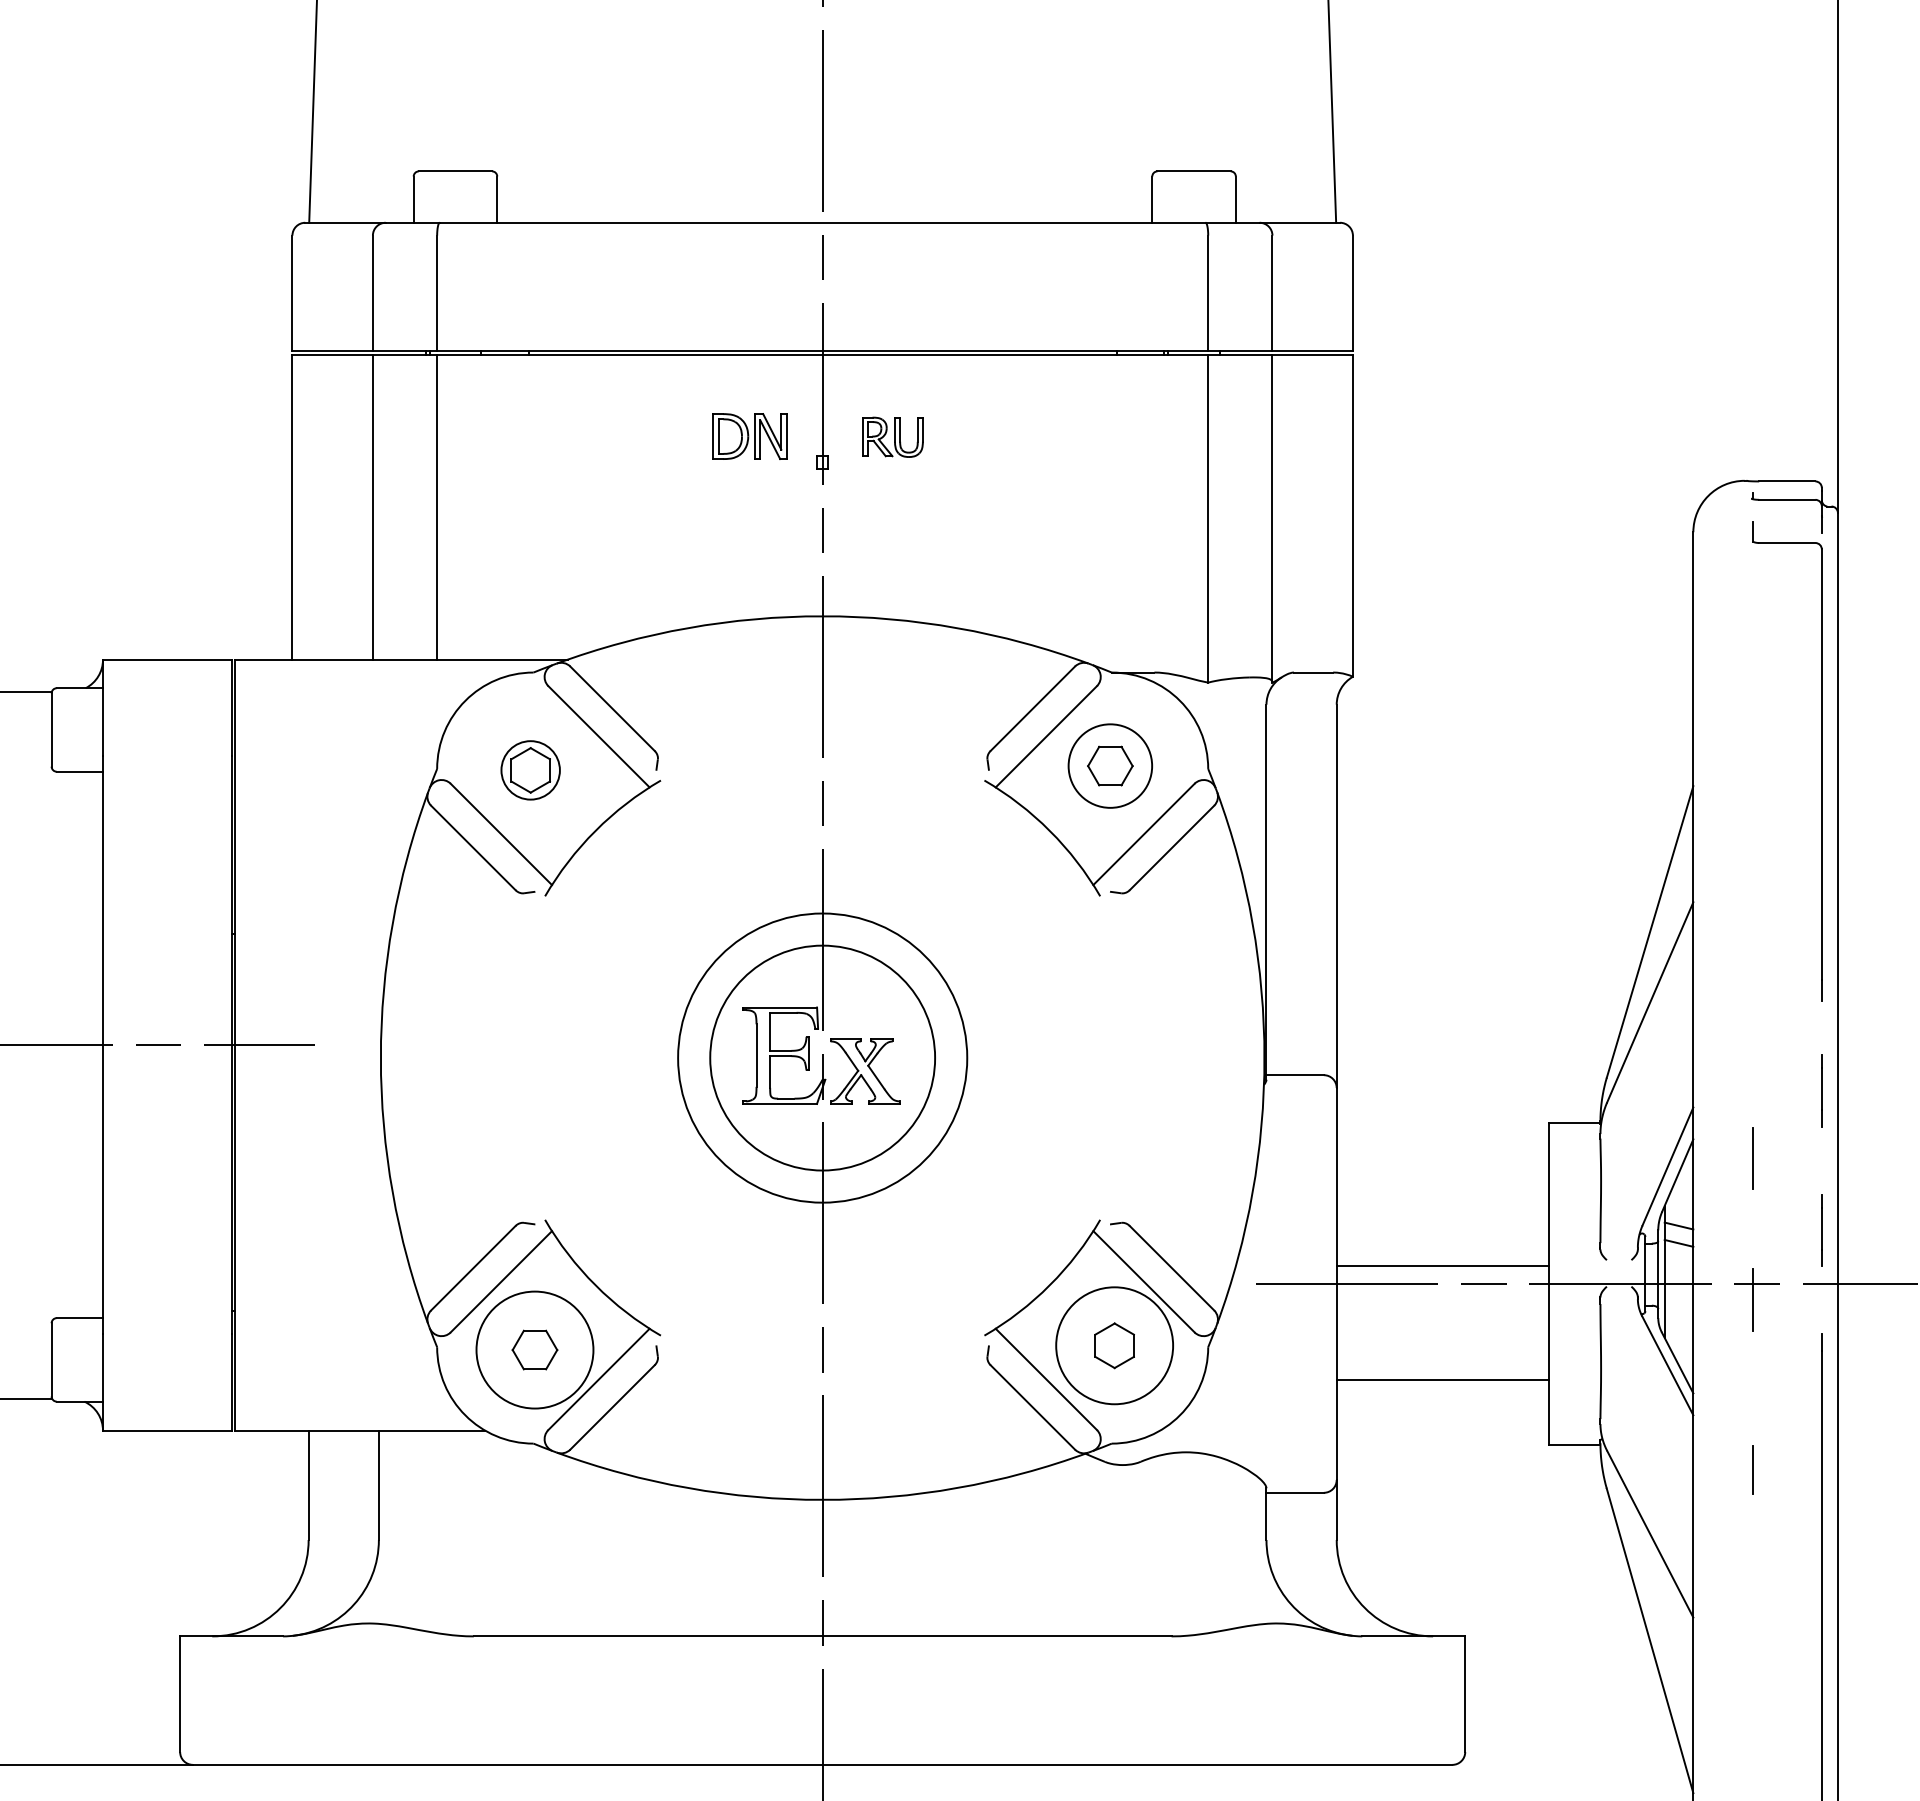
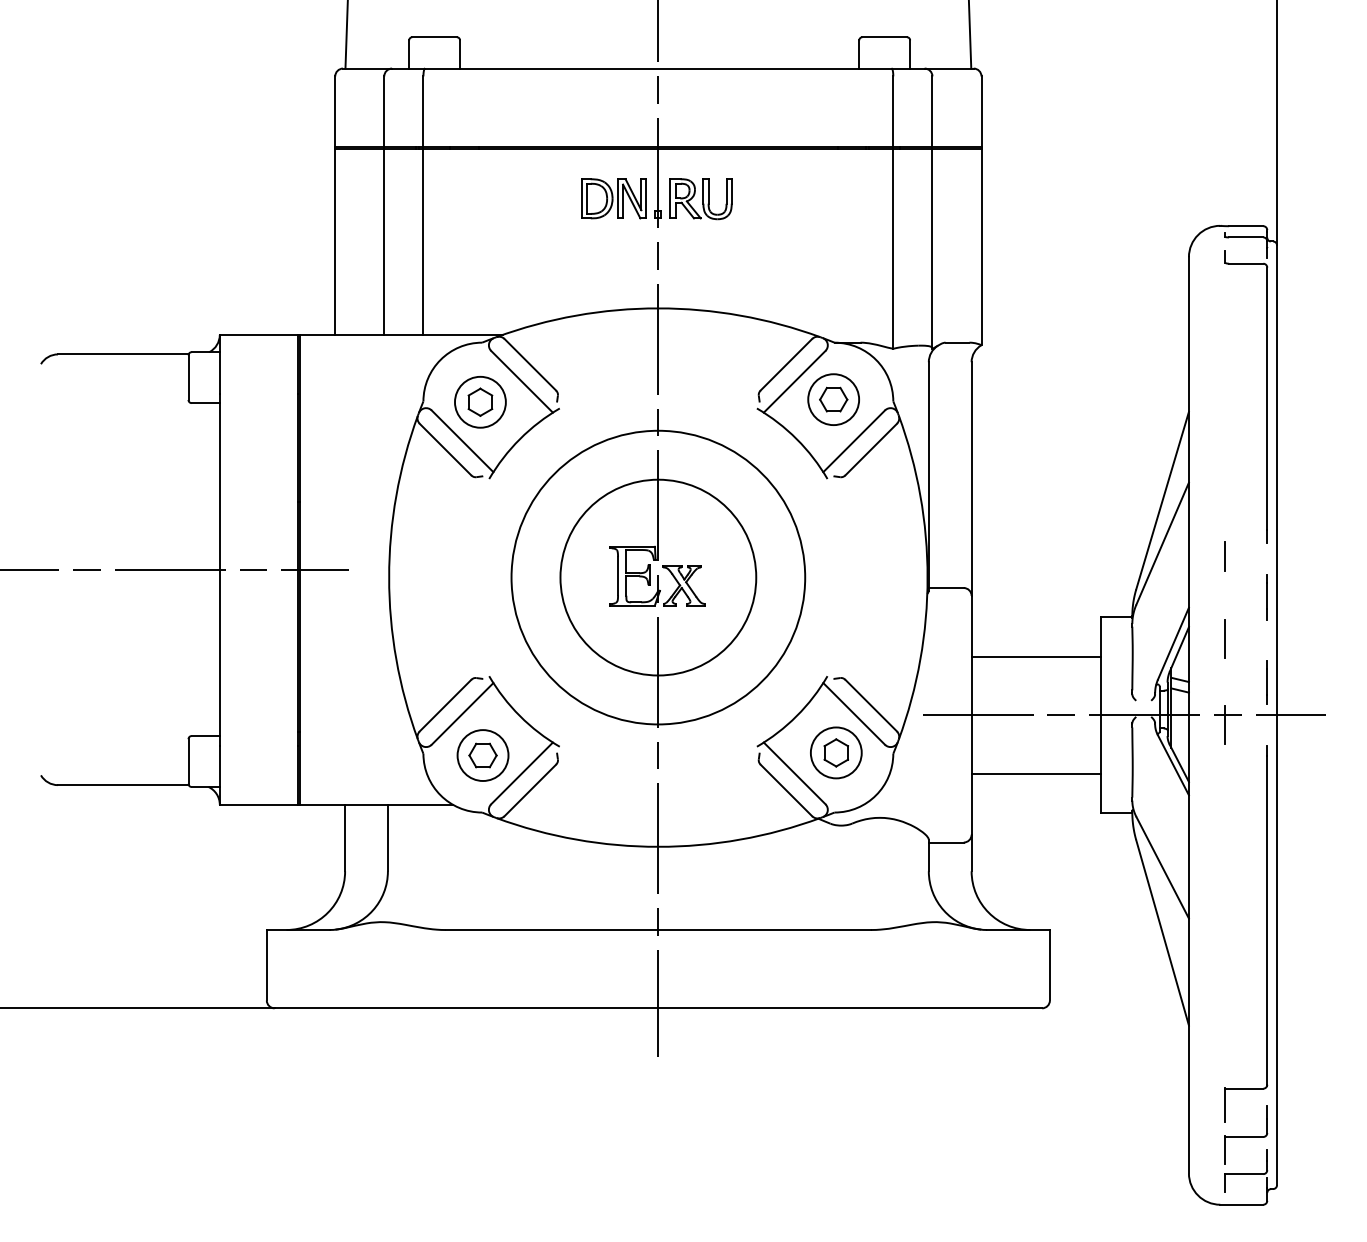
part: (749, 435) -> (613, 198), size x1.43
part: (891, 437) -> (700, 199), size x1.67
circle: (530, 769) -> (480, 401), size x1.43
circle: (822, 1057) -> (658, 577), size x1.43
circle: (822, 1057) -> (658, 577), size x1.67
line: (1443, 1266) -> (1036, 656), moved
circle: (1113, 1345) -> (835, 752), size x0.71
circle: (534, 1350) -> (482, 755), size x0.71
line: (1751, 1469) -> (1224, 556), moved

